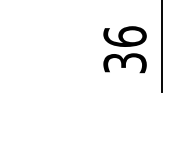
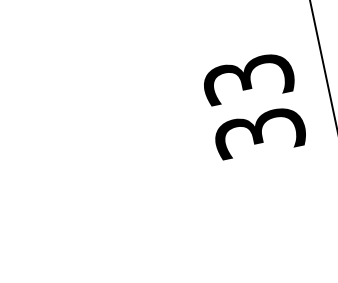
text: (124, 36) -> (247, 79), 36 -> 33

